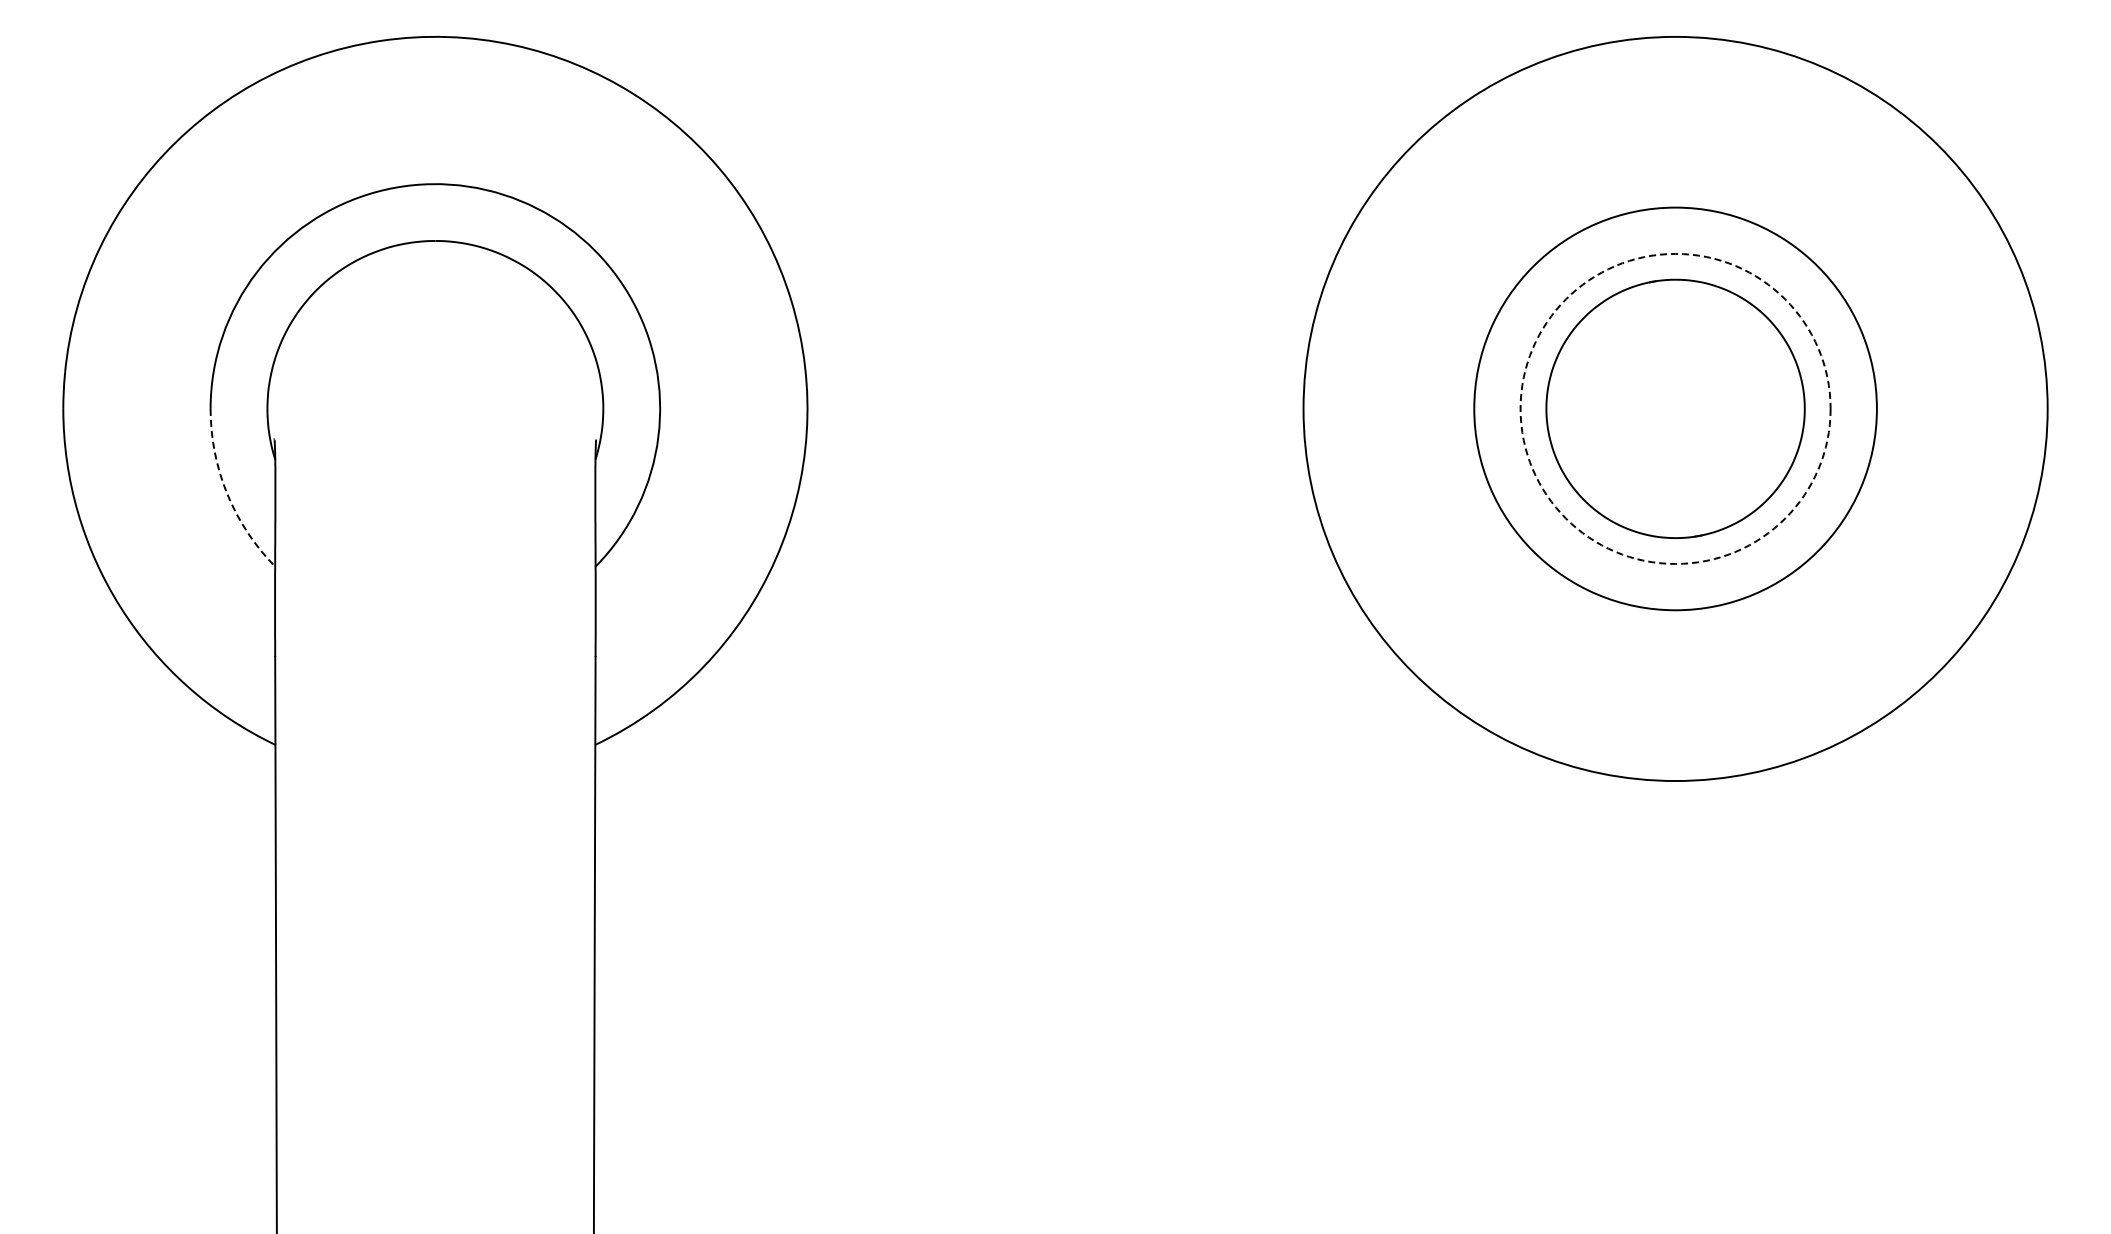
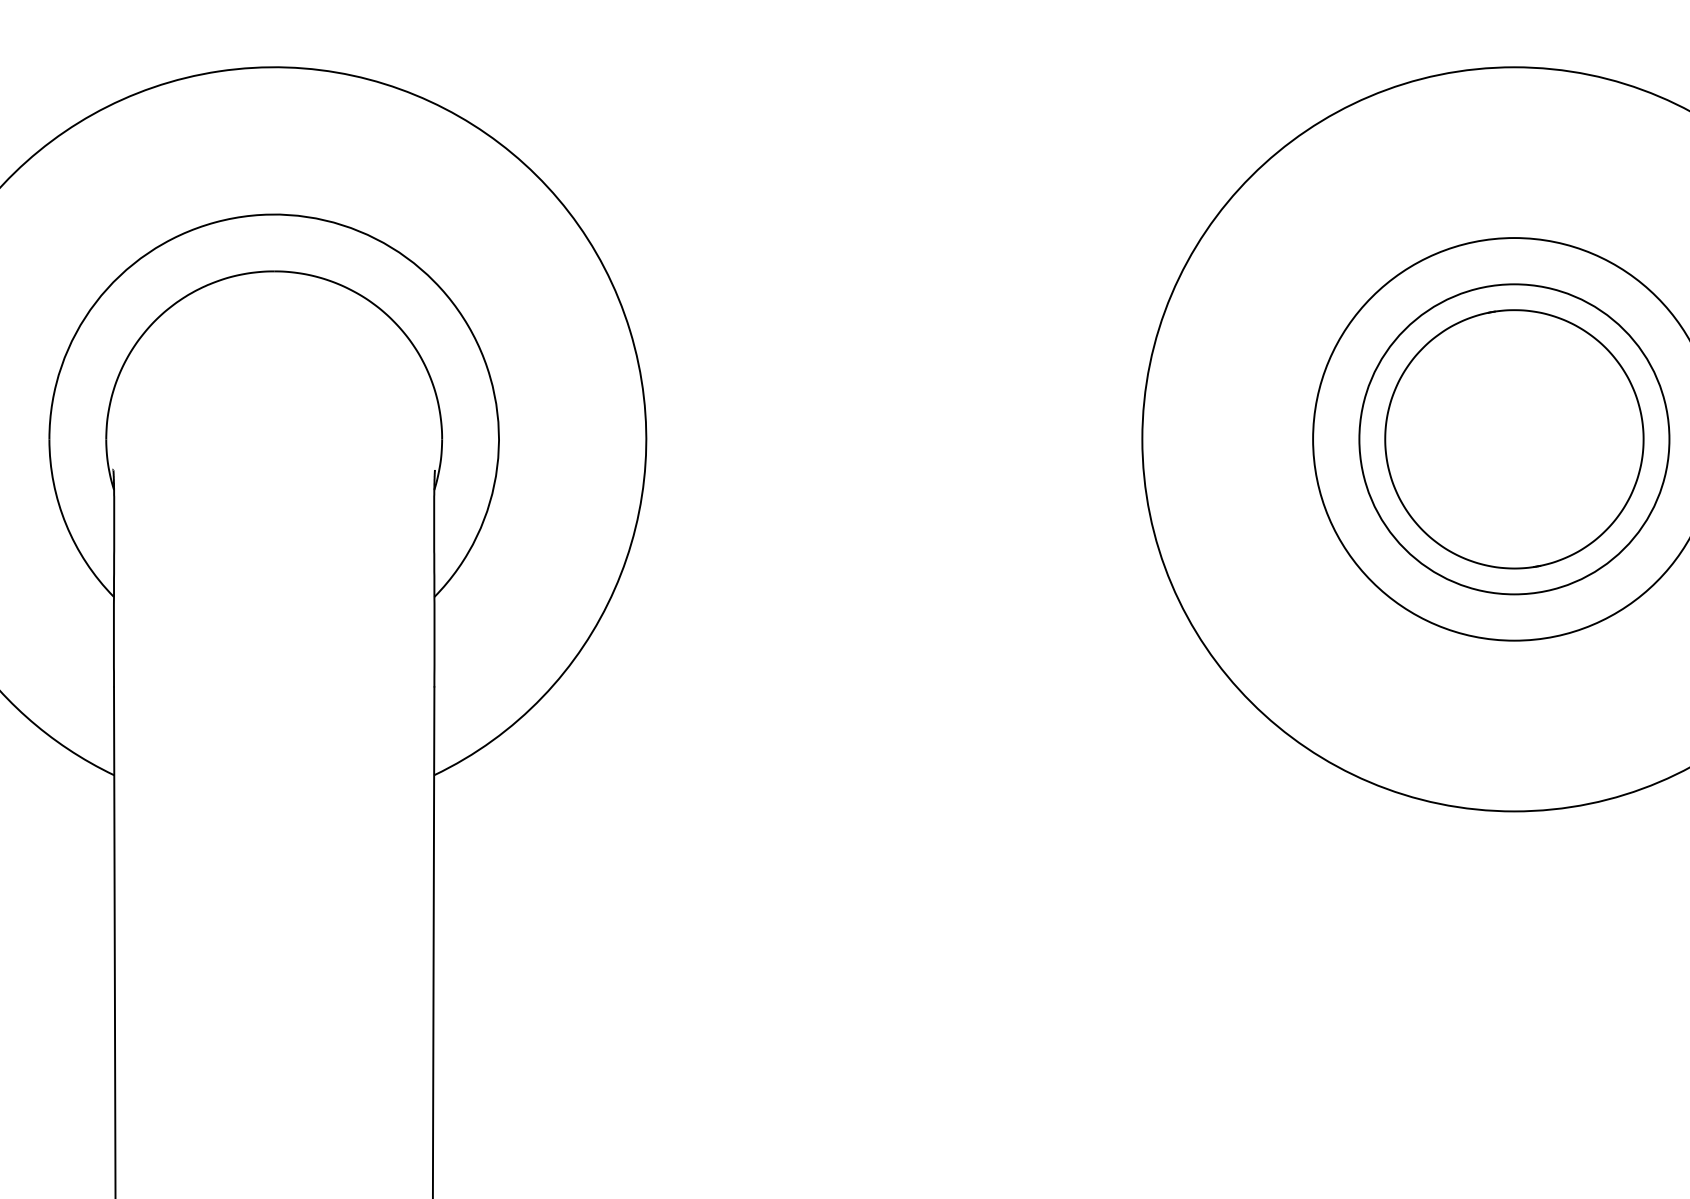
circle: (1675, 408) -> (1514, 438), dashed -> solid
arc: (227, 494) -> (66, 524), dashed -> solid

